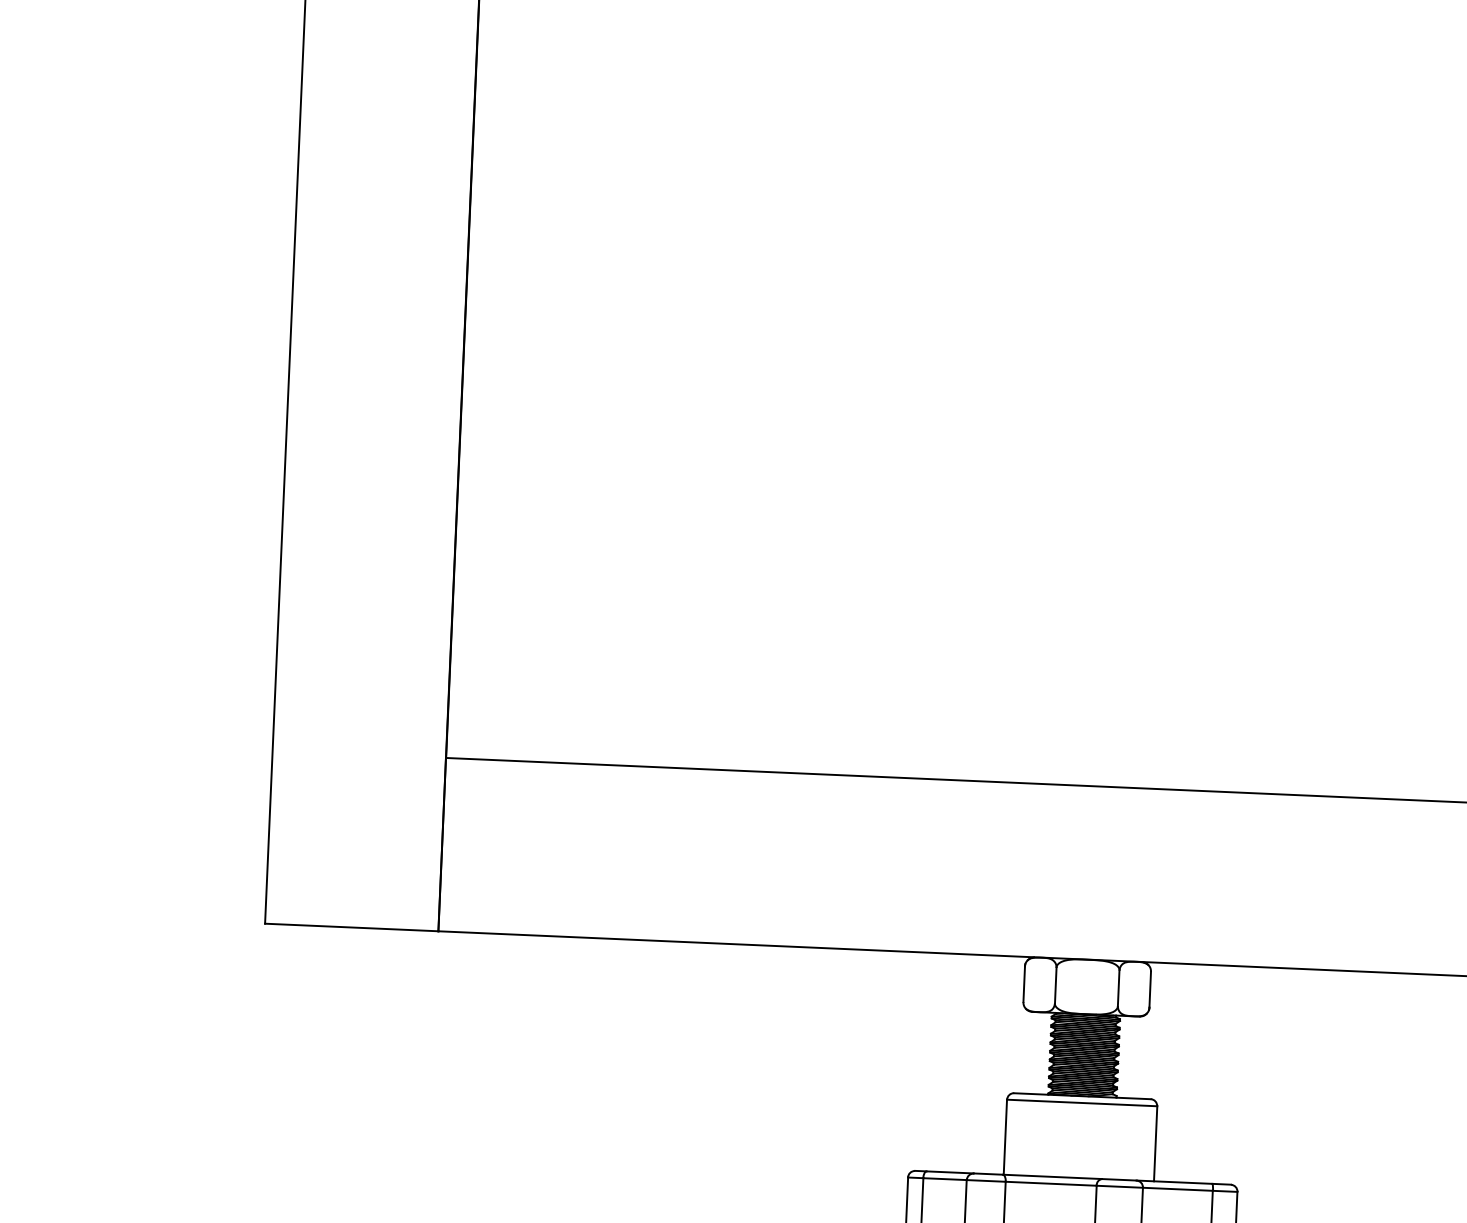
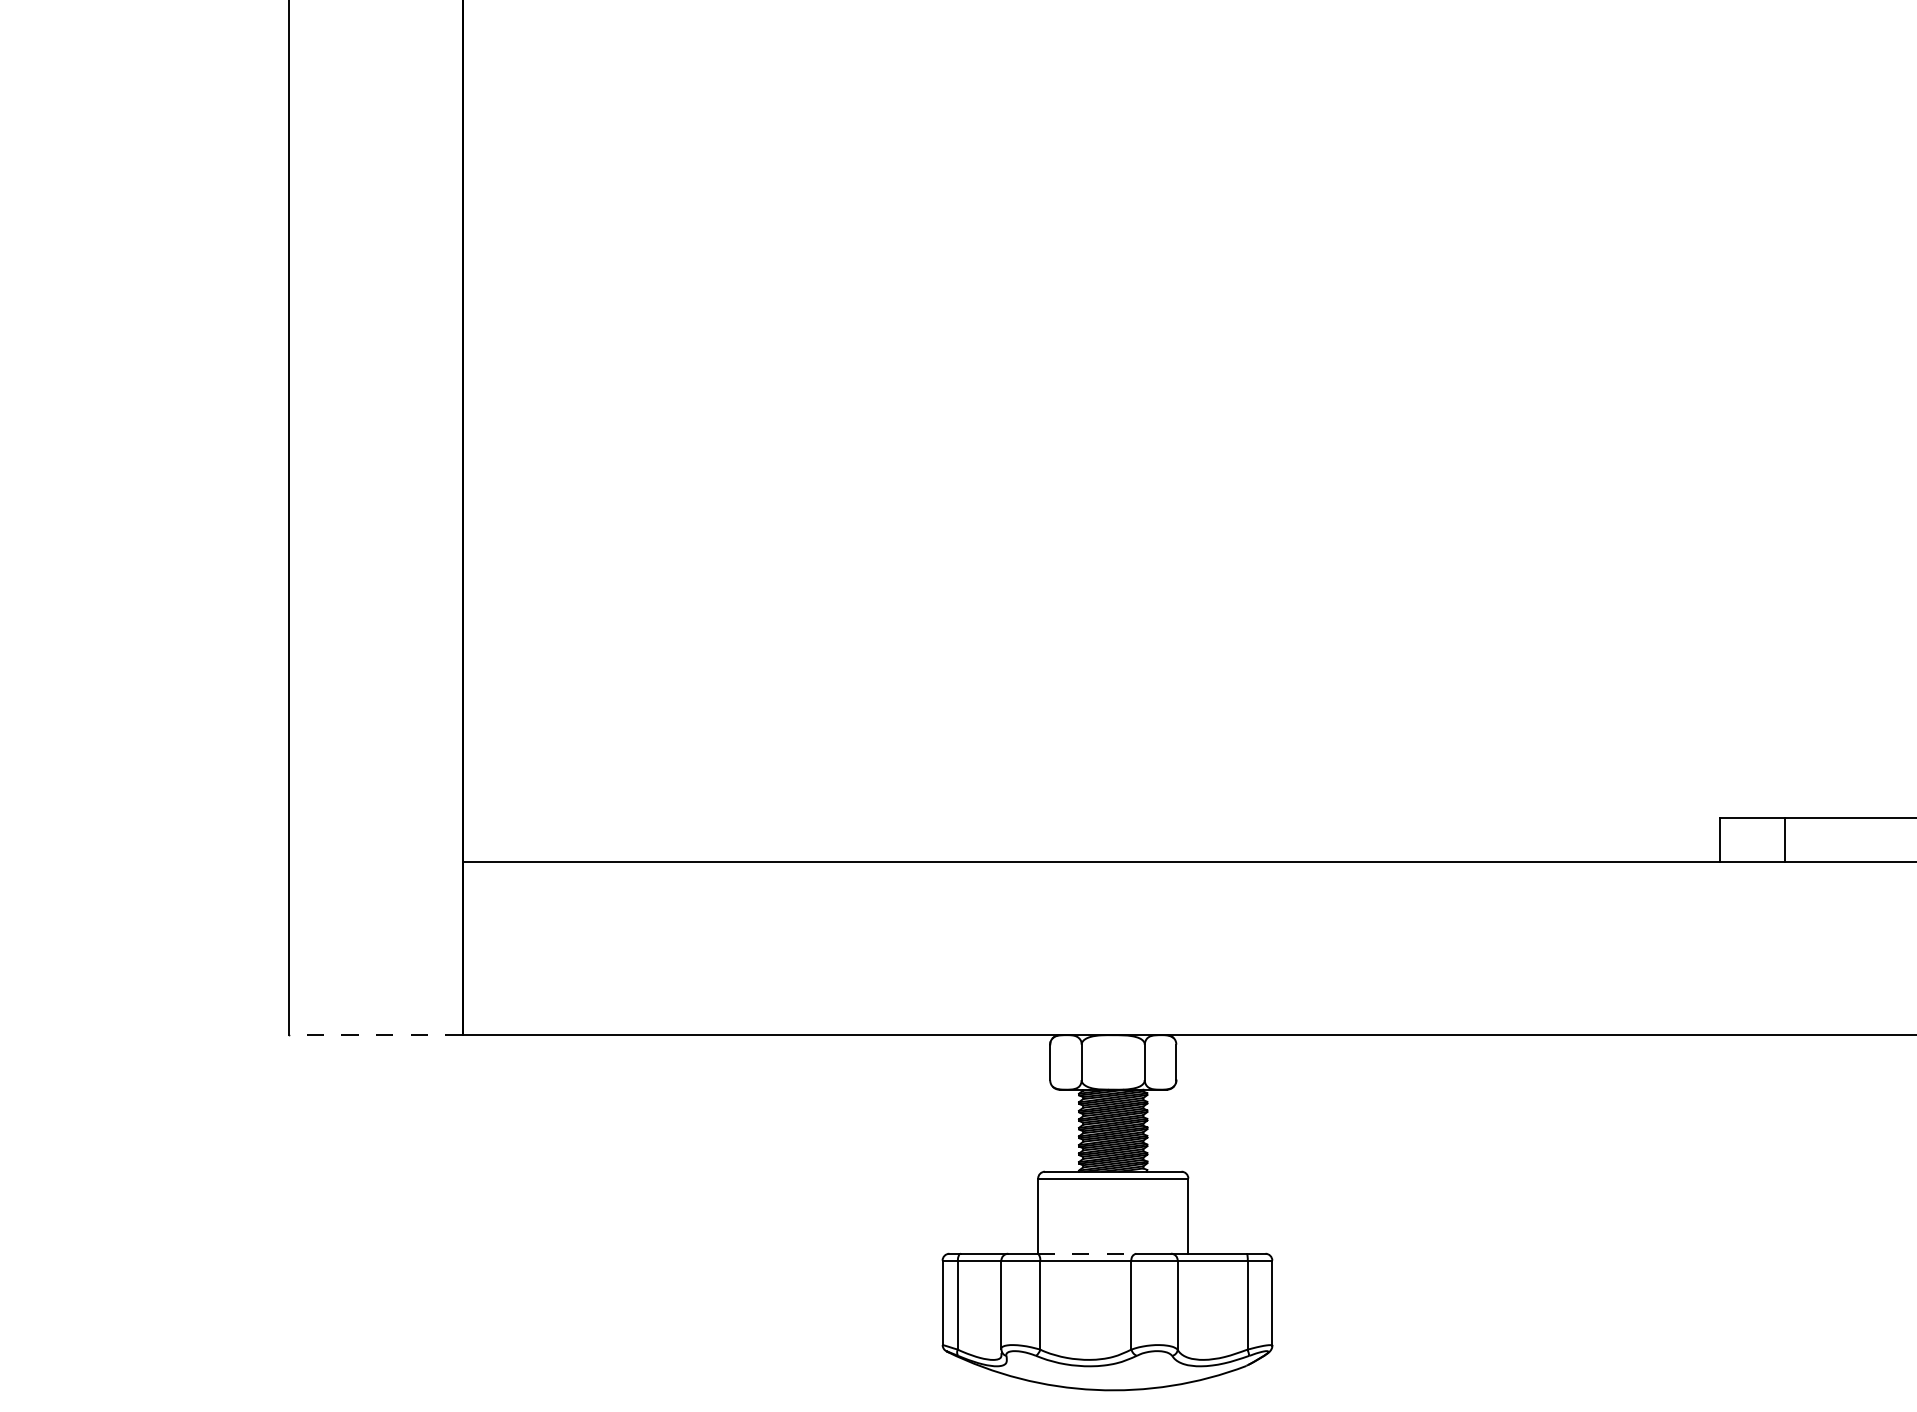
line: (351, 927) -> (375, 1035), solid -> dashed
line: (1052, 1176) -> (1086, 1253), solid -> dashed

